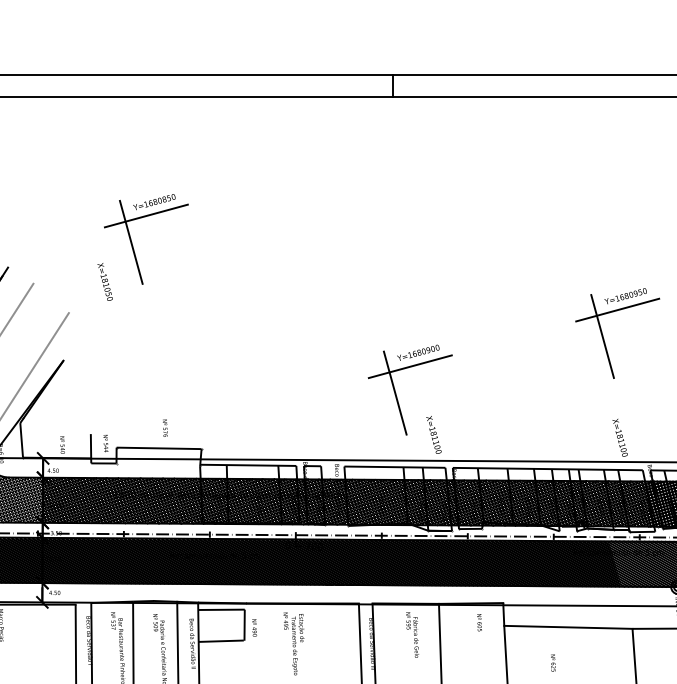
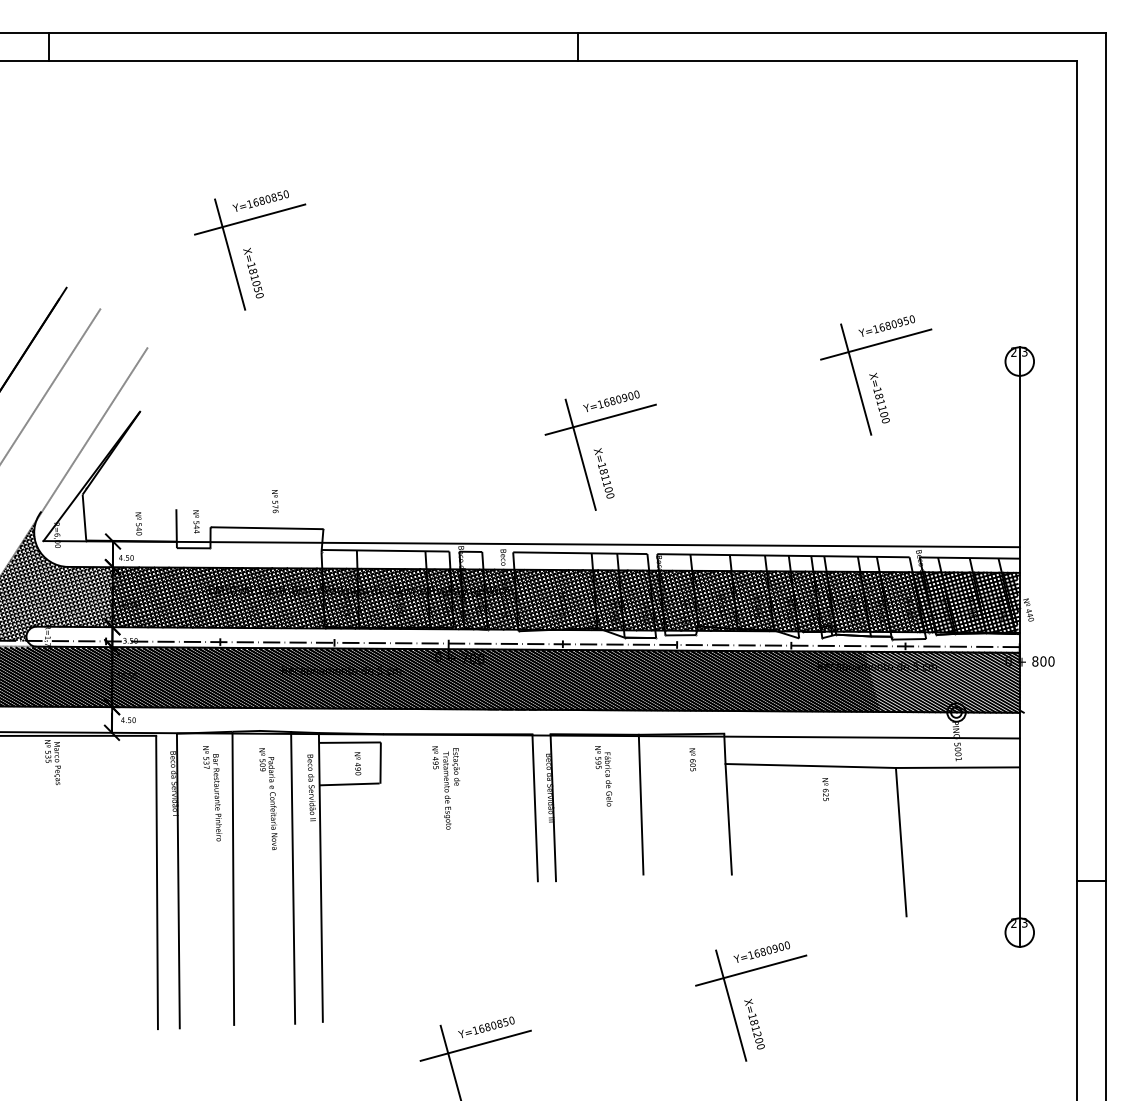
text: (105, 281) -> (253, 272), moved
text: (433, 435) -> (603, 473), moved
text: (620, 437) -> (879, 397), moved
text: (254, 627) -> (357, 763), moved
text: (553, 663) -> (825, 789), moved

